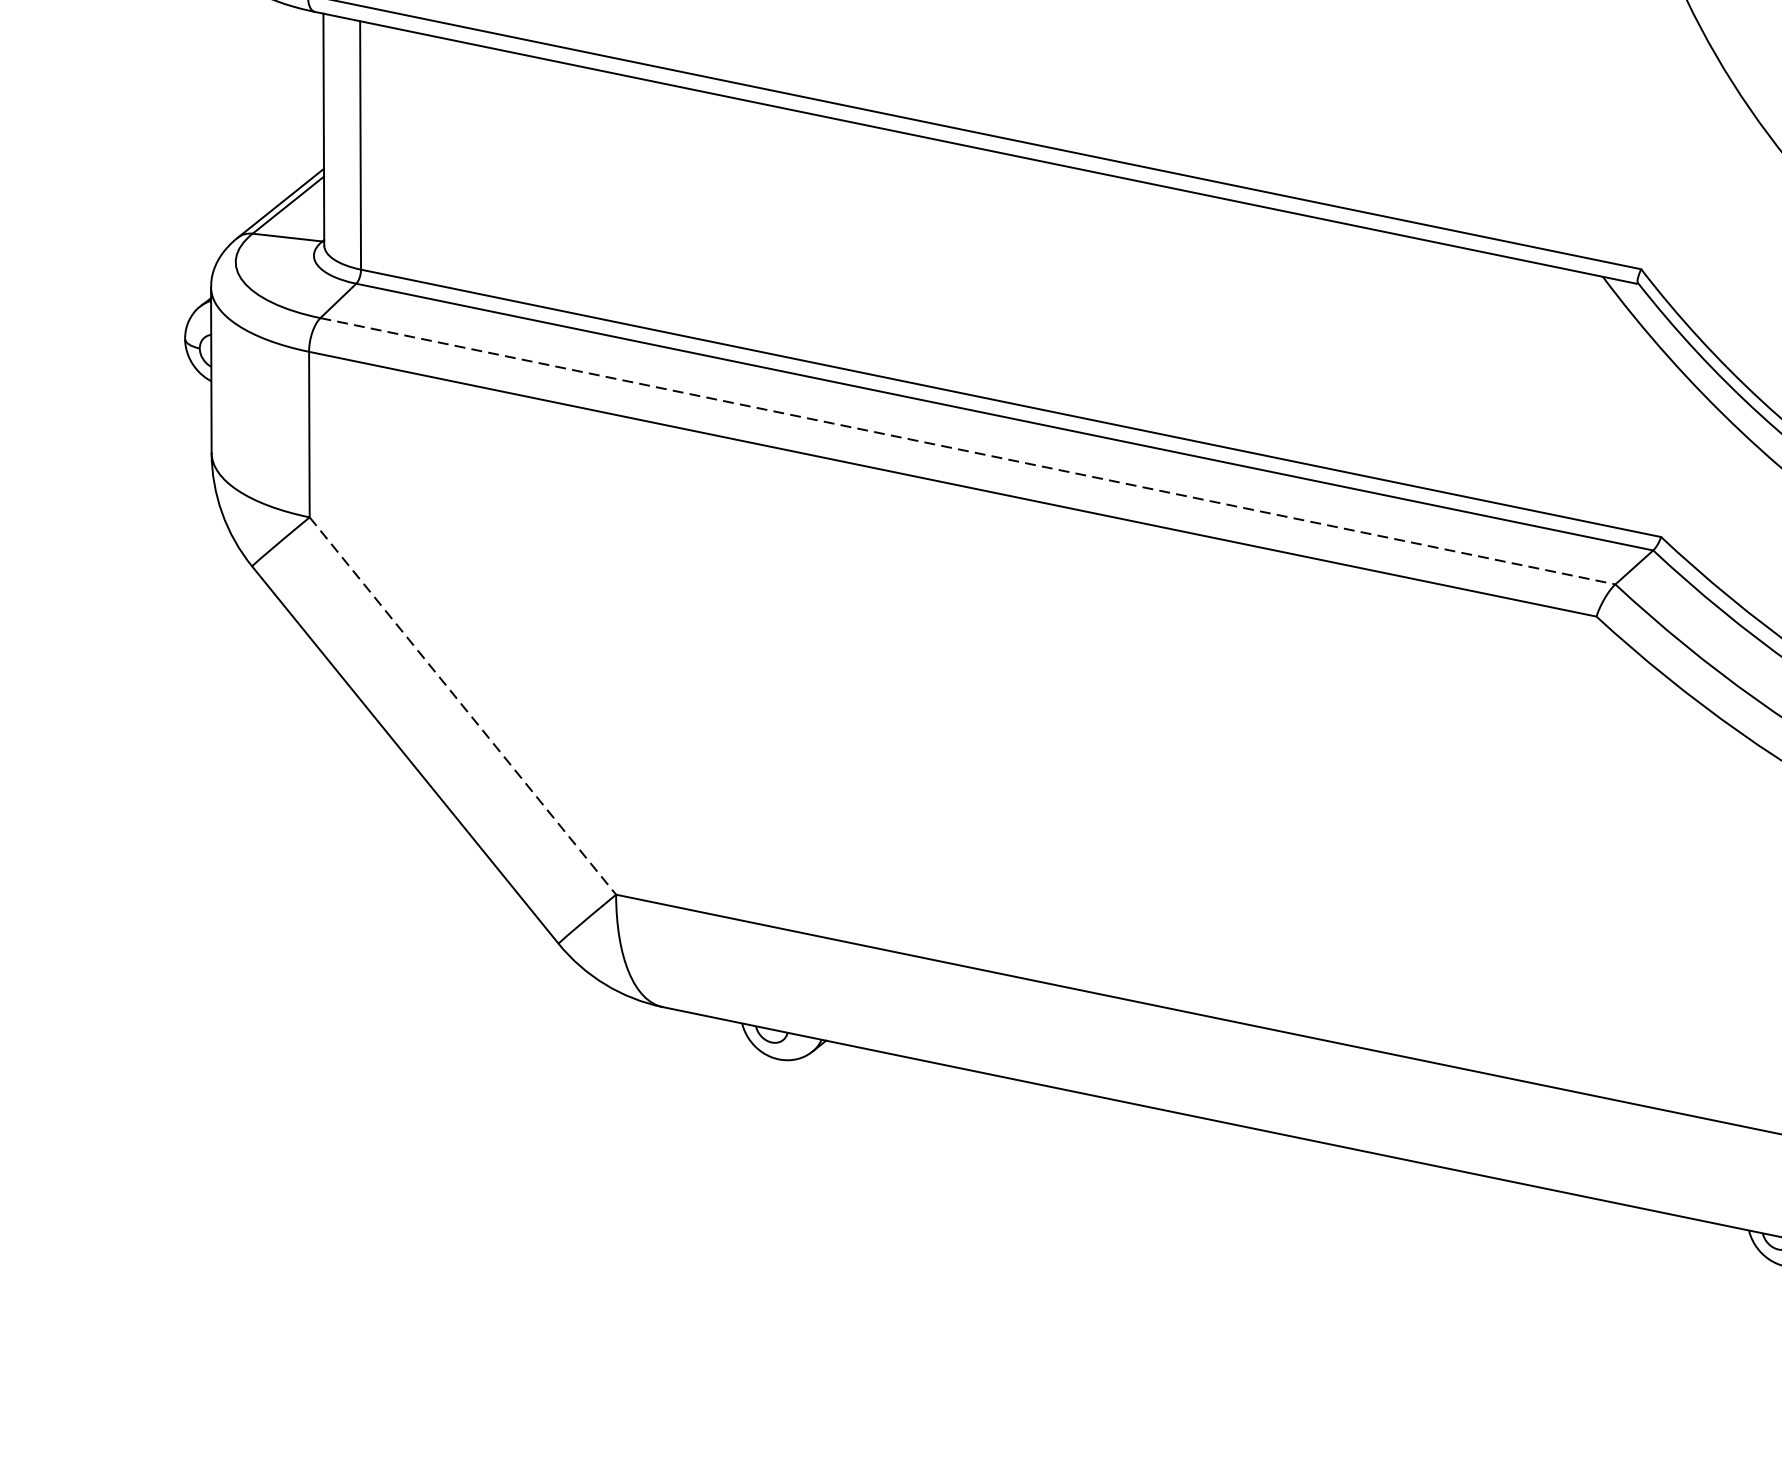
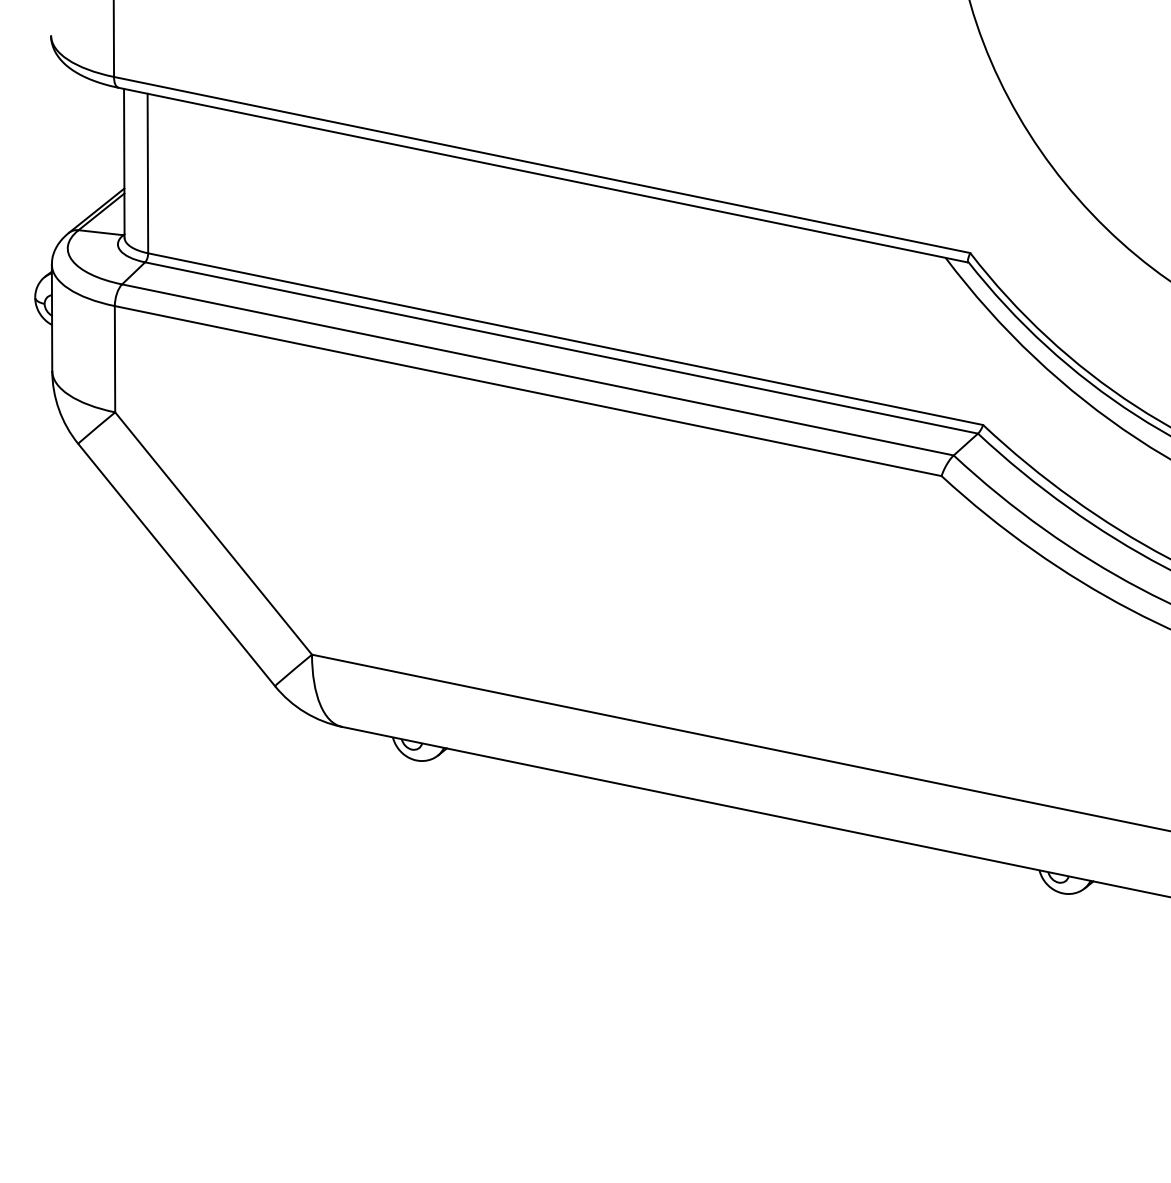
line: (967, 450) -> (537, 369), dashed -> solid
line: (462, 705) -> (213, 533), dashed -> solid

